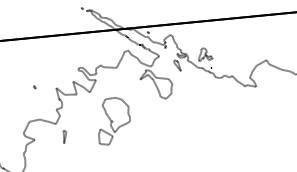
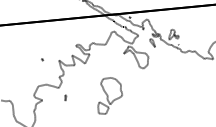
part: (114, 121) -> (110, 96), moved
part: (64, 136) -> (65, 97), size x0.6

